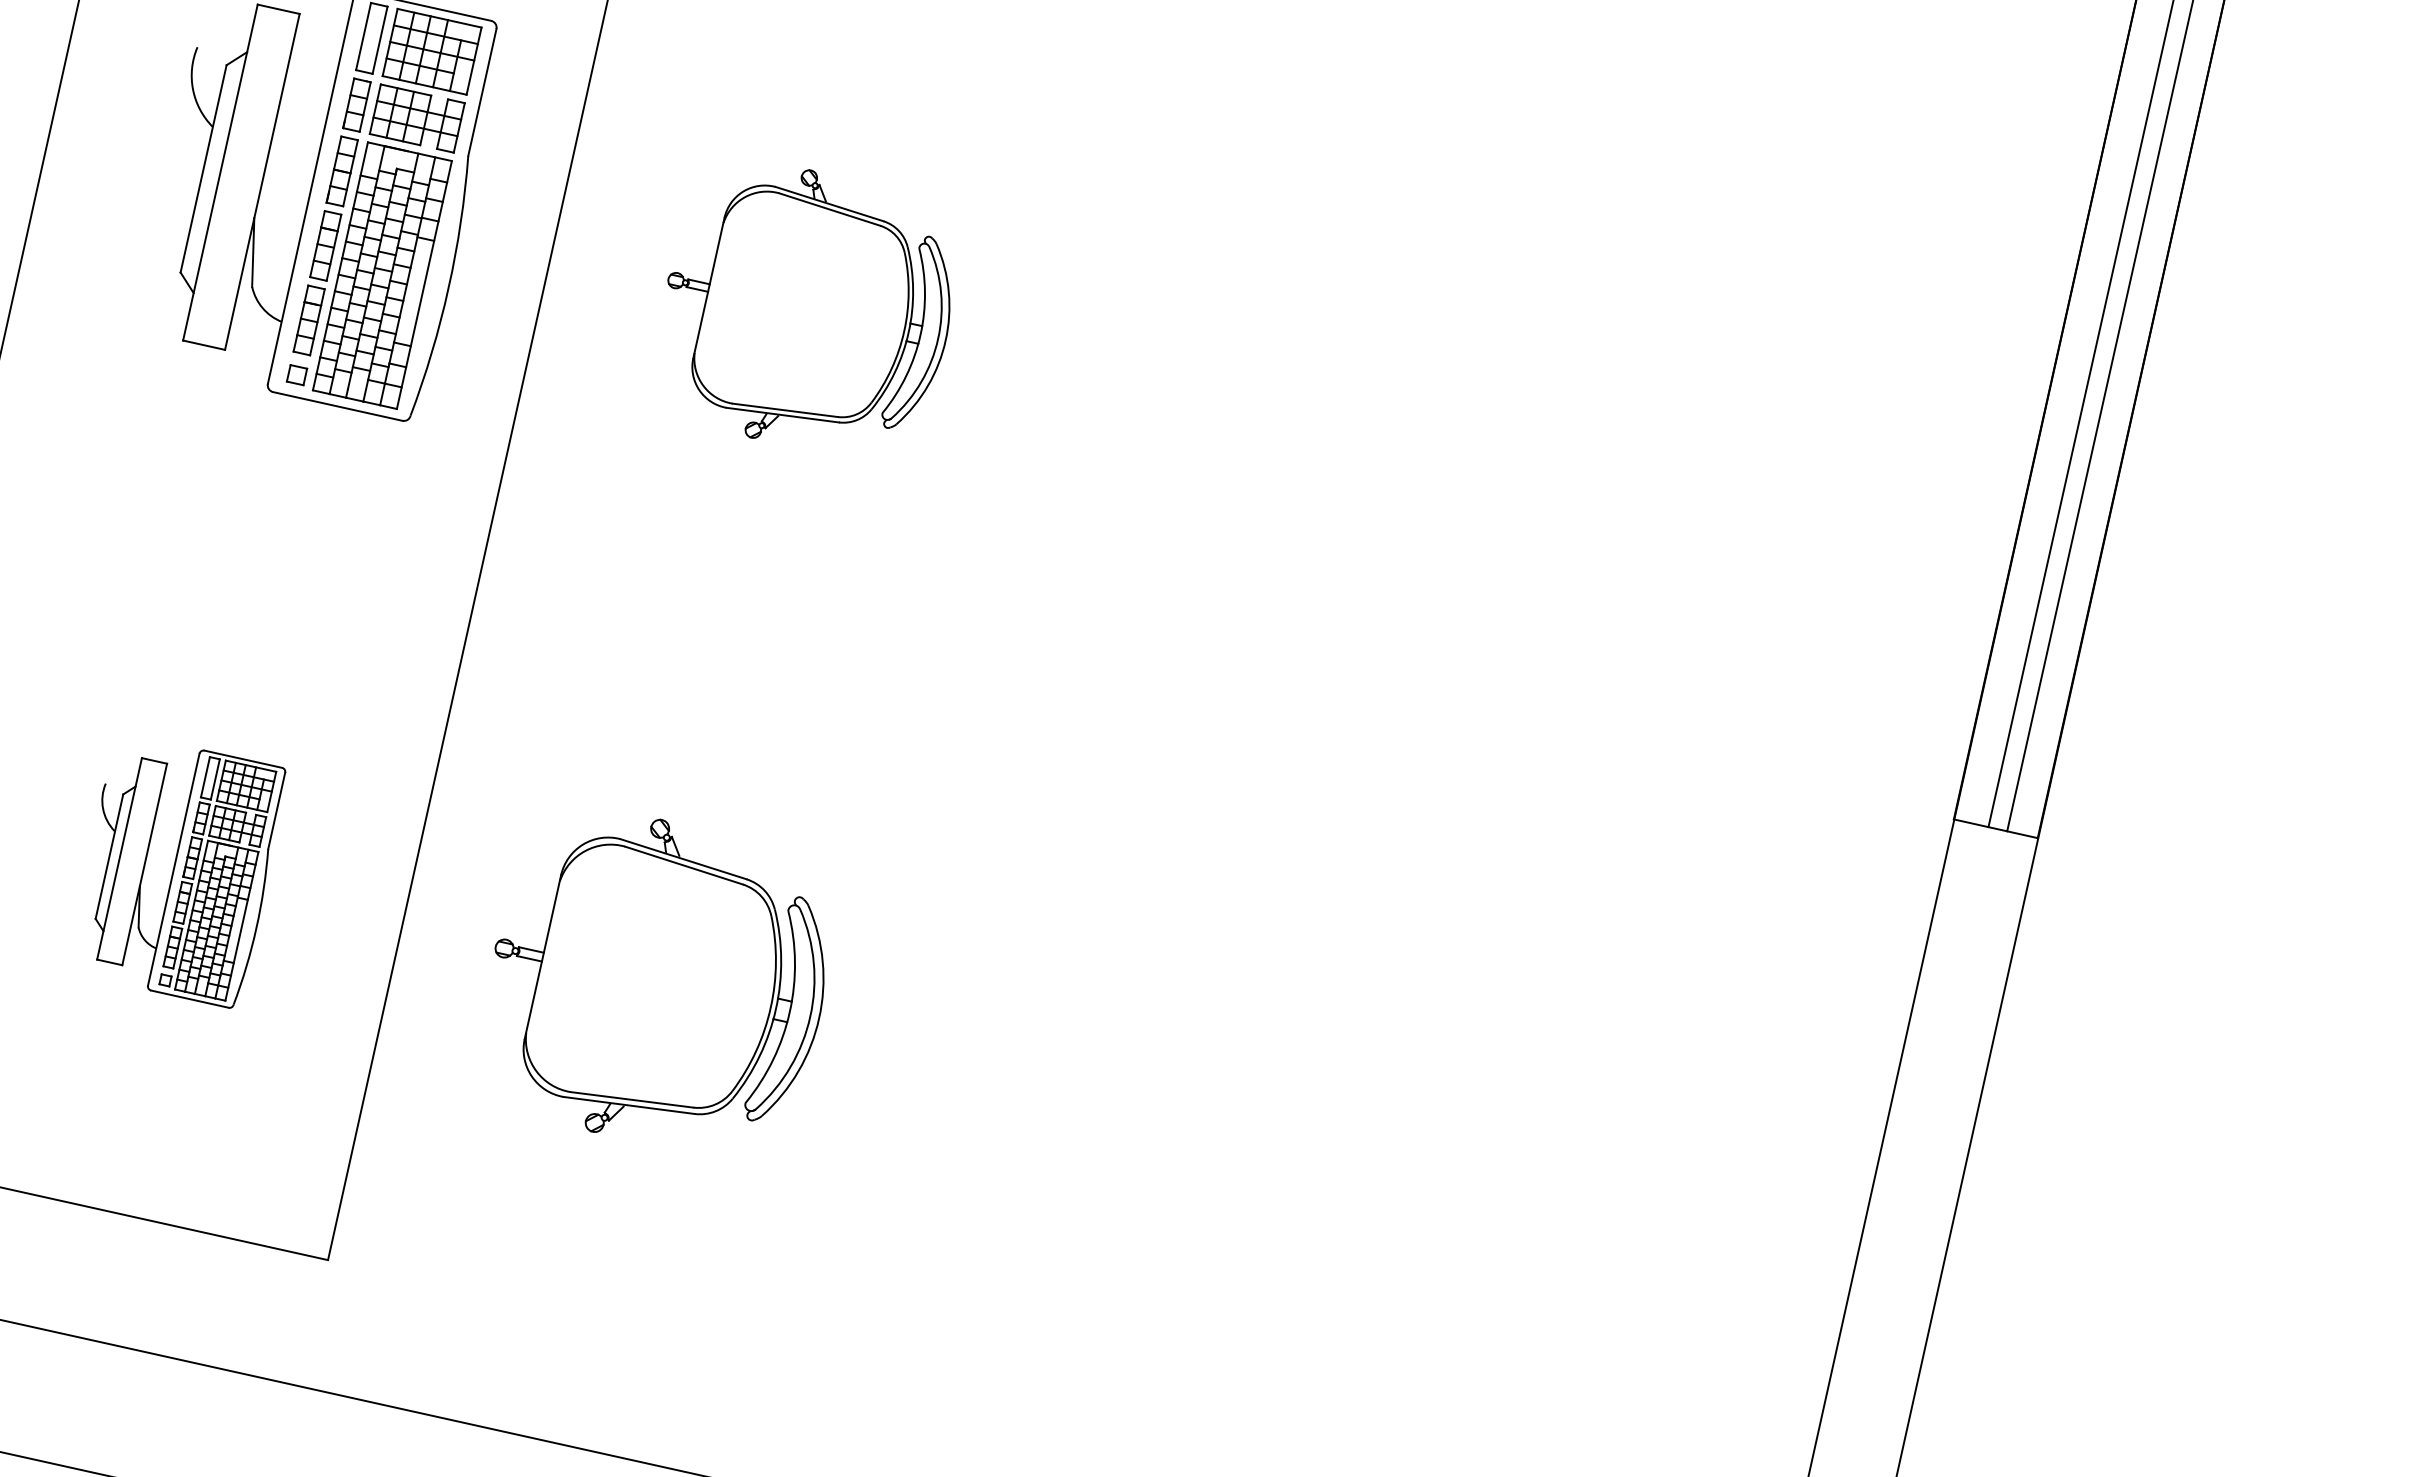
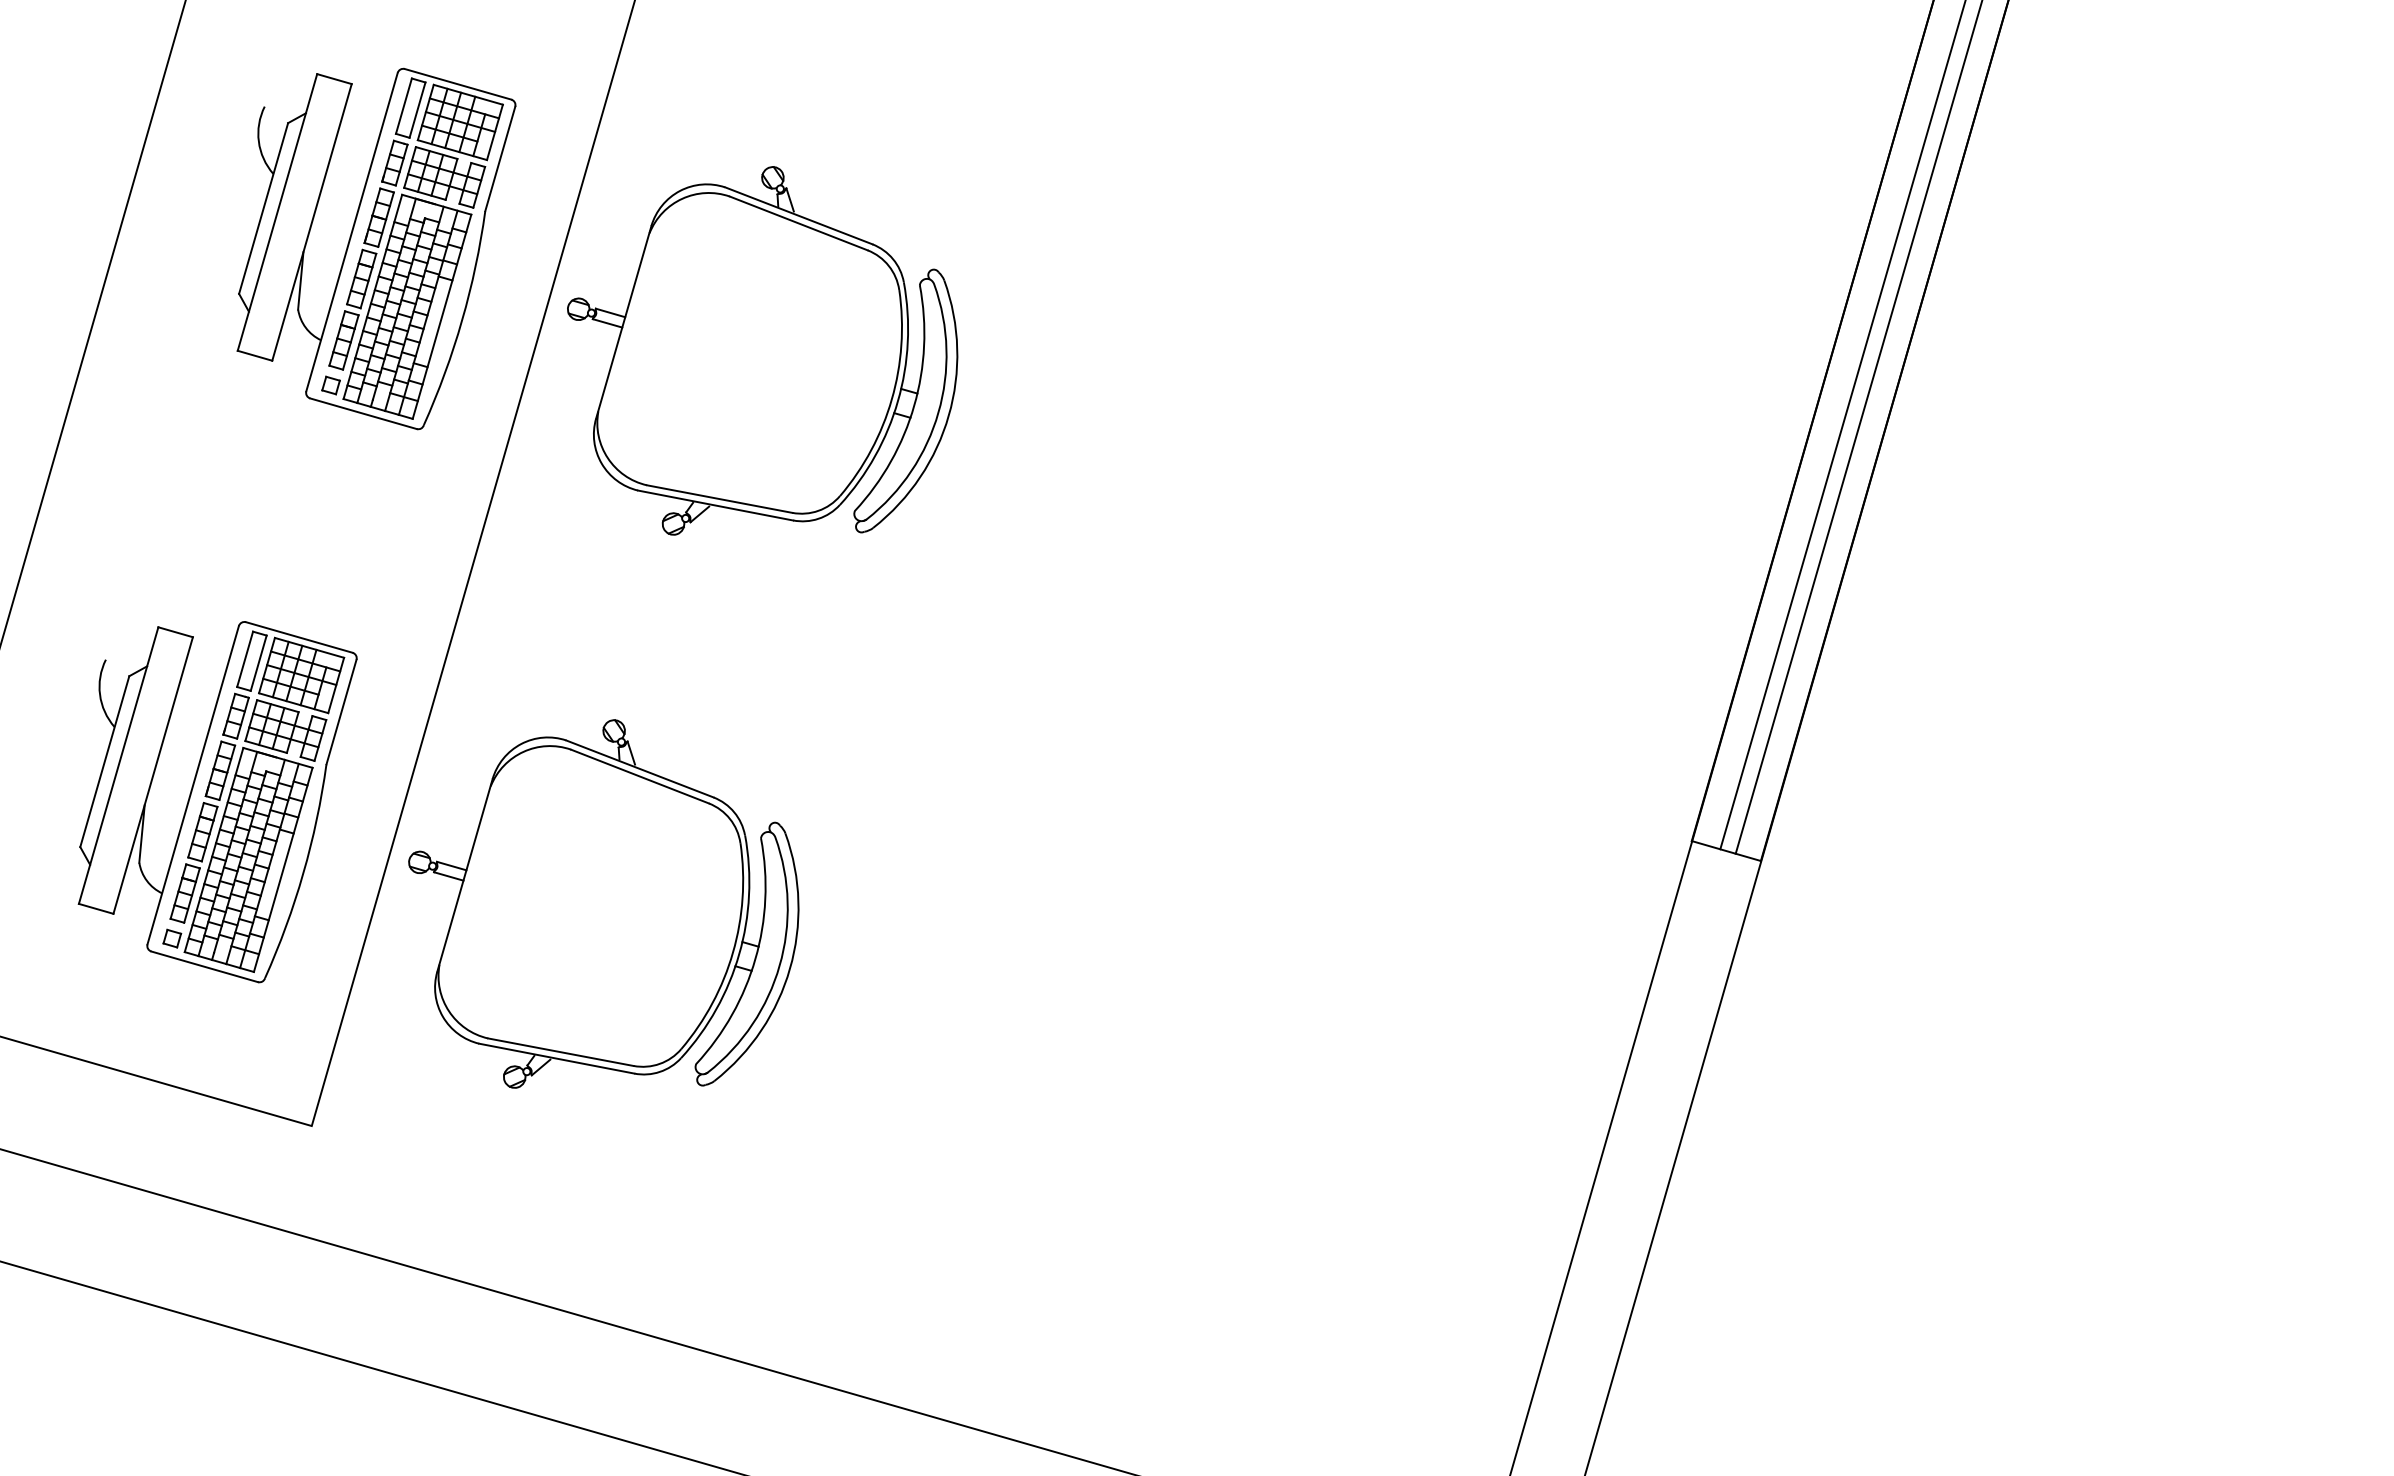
part: (809, 301) -> (762, 350), size x1.67
part: (191, 880) -> (217, 802), size x1.67
part: (659, 973) -> (603, 903), size x1.43

